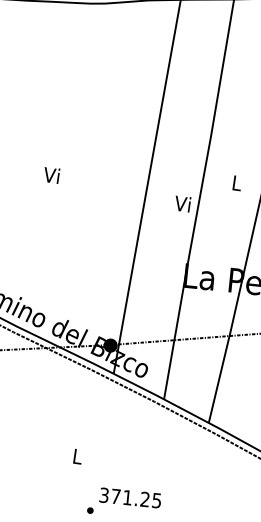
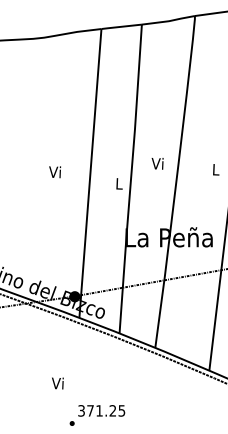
text: (50, 175) -> (54, 172), moved
text: (236, 182) -> (157, 163), L -> Vi
text: (182, 203) -> (118, 183), Vi -> L
text: (76, 456) -> (57, 383), L -> Vi

